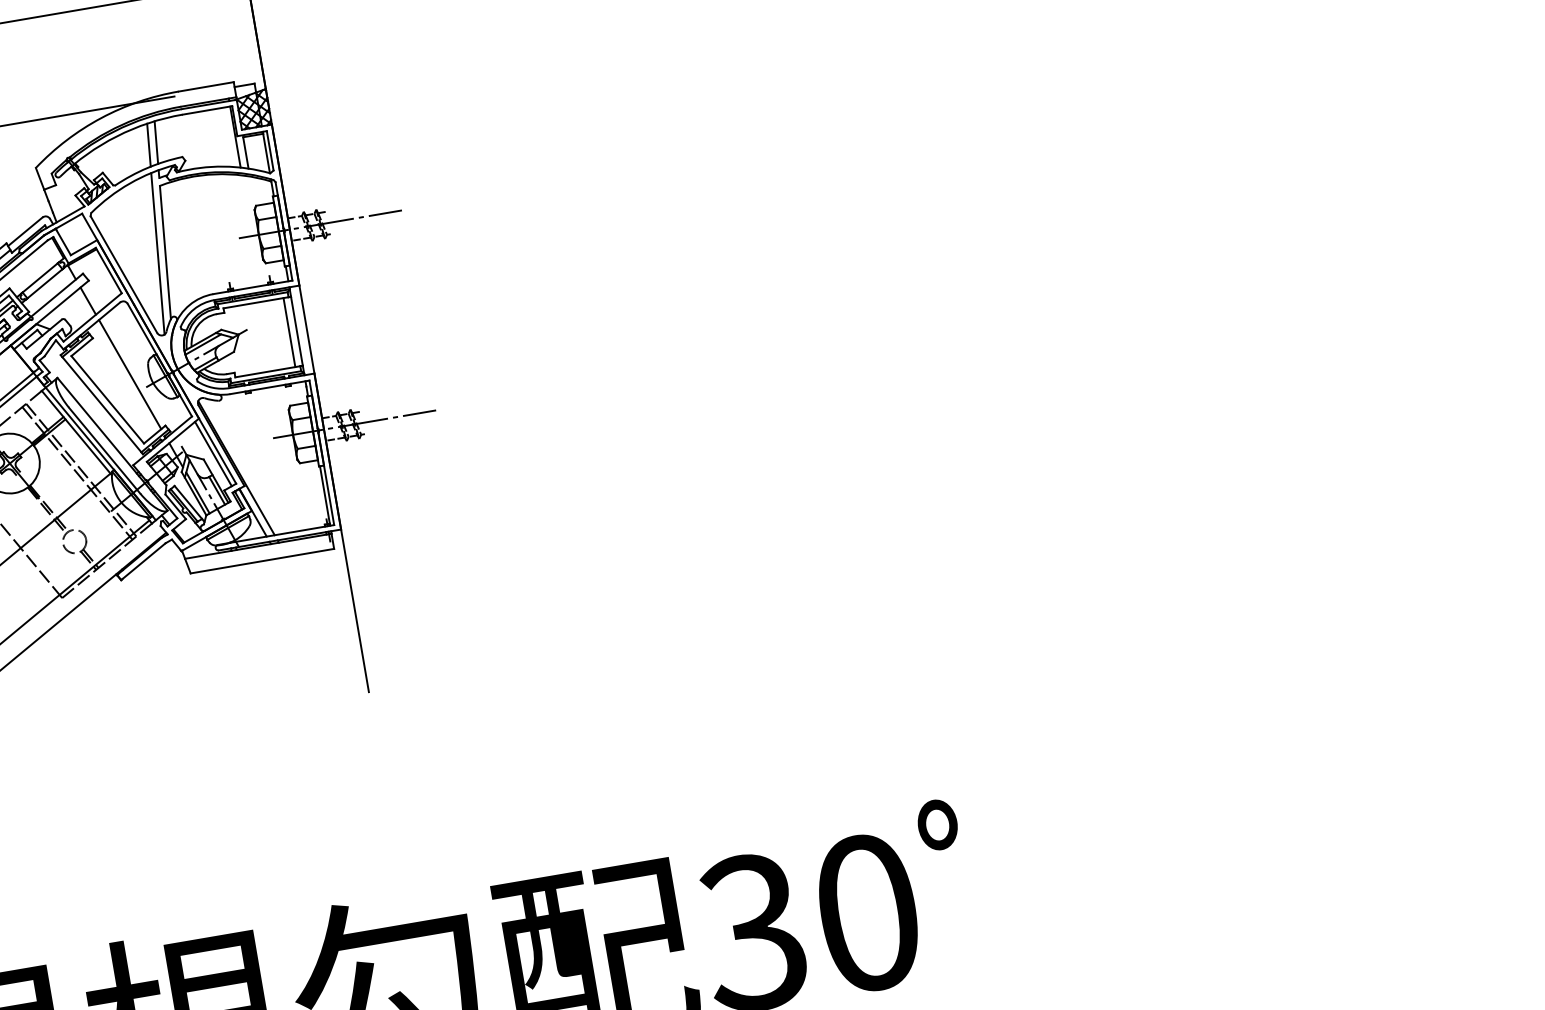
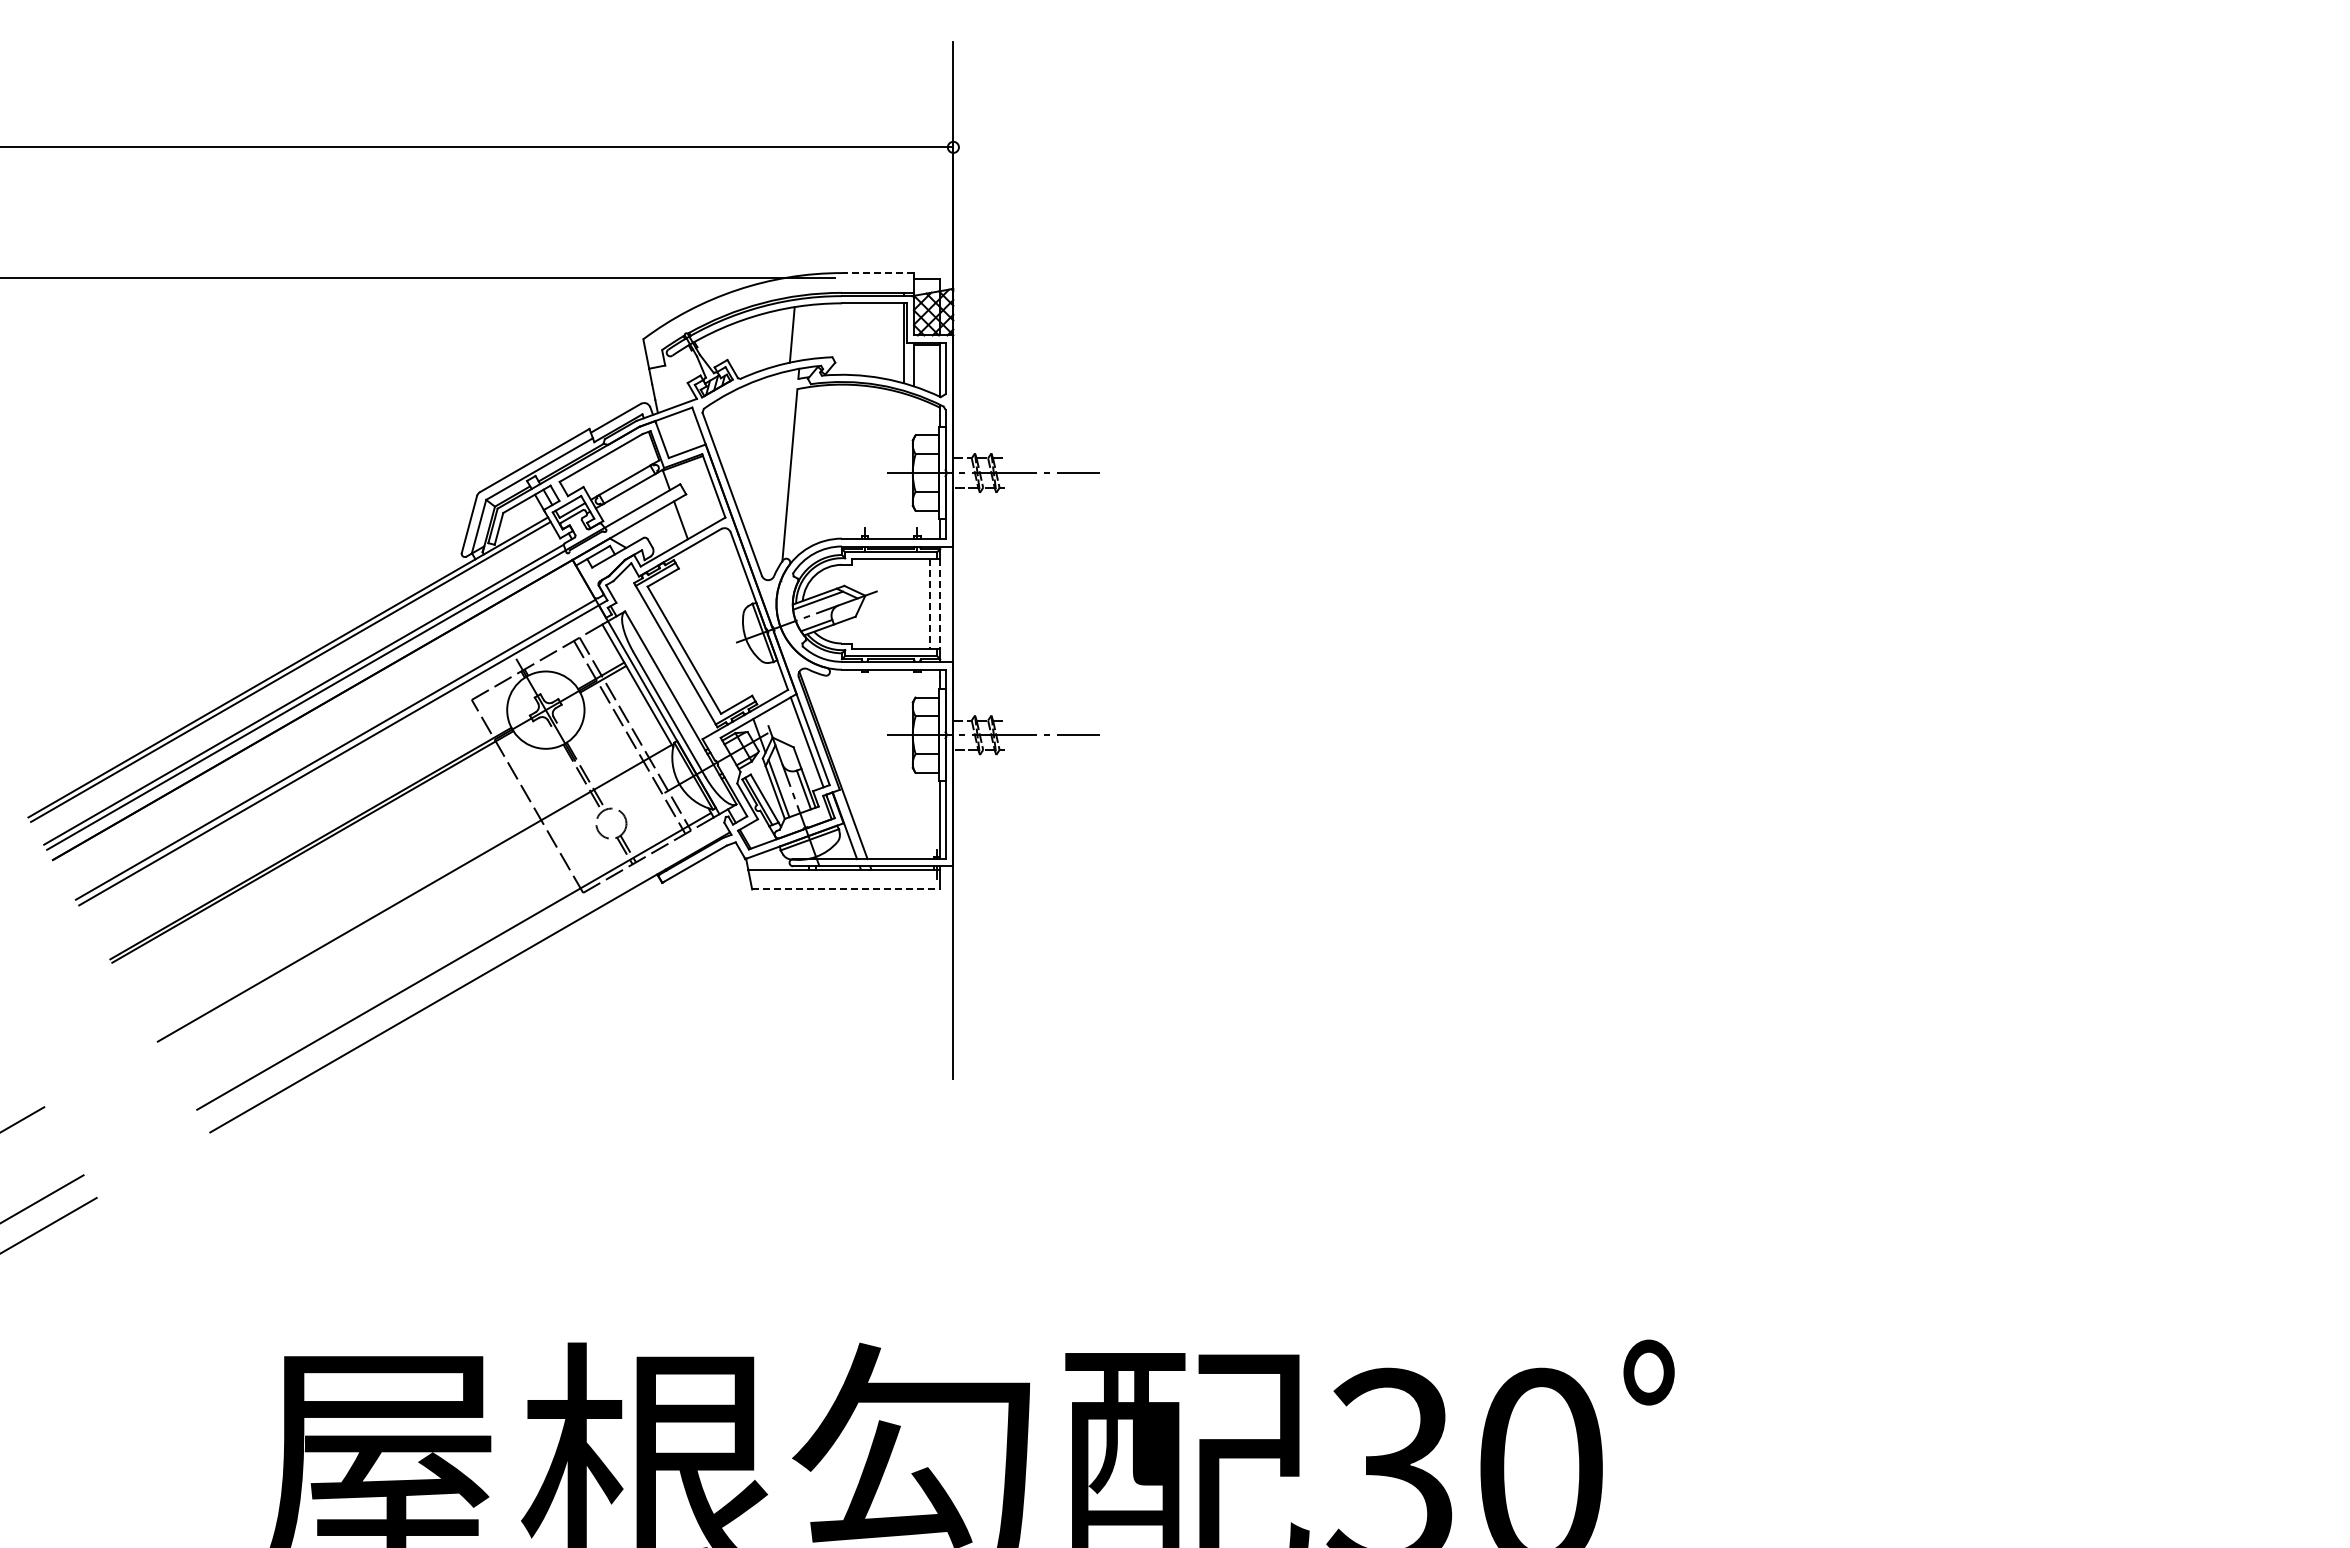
line: (205, 87) -> (877, 273), solid -> dashed
line: (155, 142) -> (801, 332), removed
line: (157, 253) -> (779, 474), removed
line: (297, 331) -> (940, 604), solid -> dashed
line: (289, 332) -> (930, 604), solid -> dashed
line: (130, 374) -> (718, 622), removed
line: (262, 561) -> (846, 889), solid -> dashed

